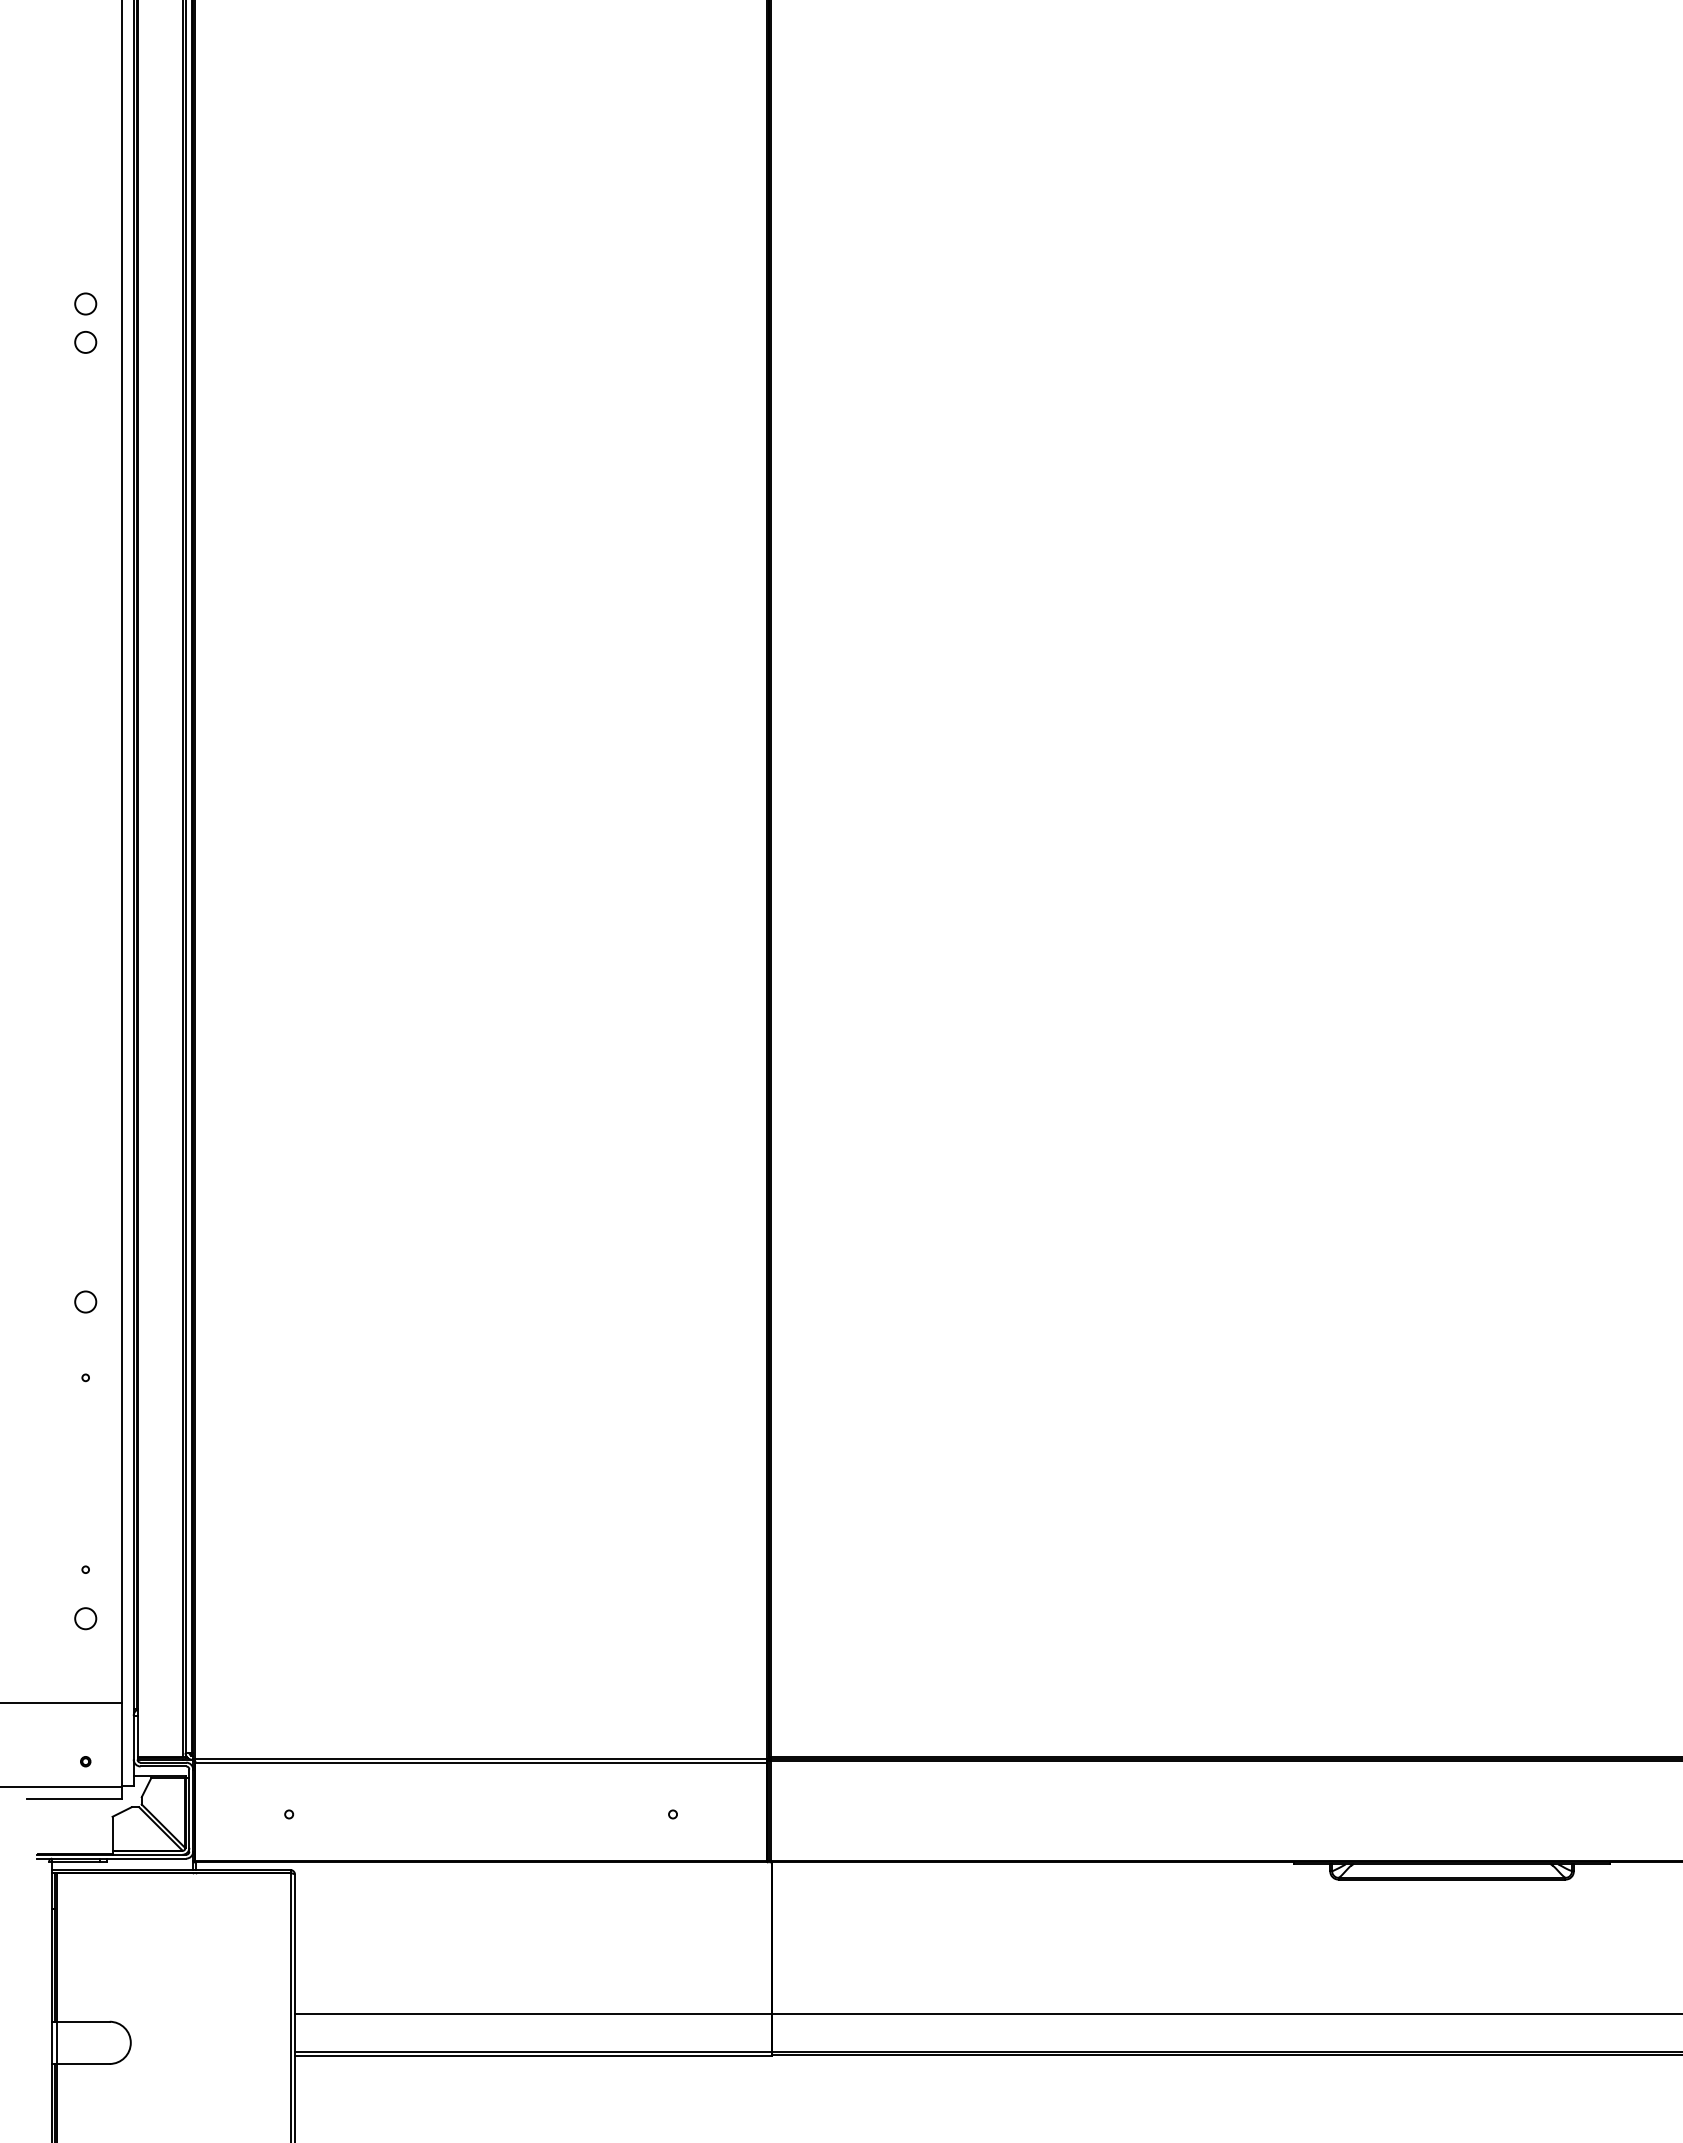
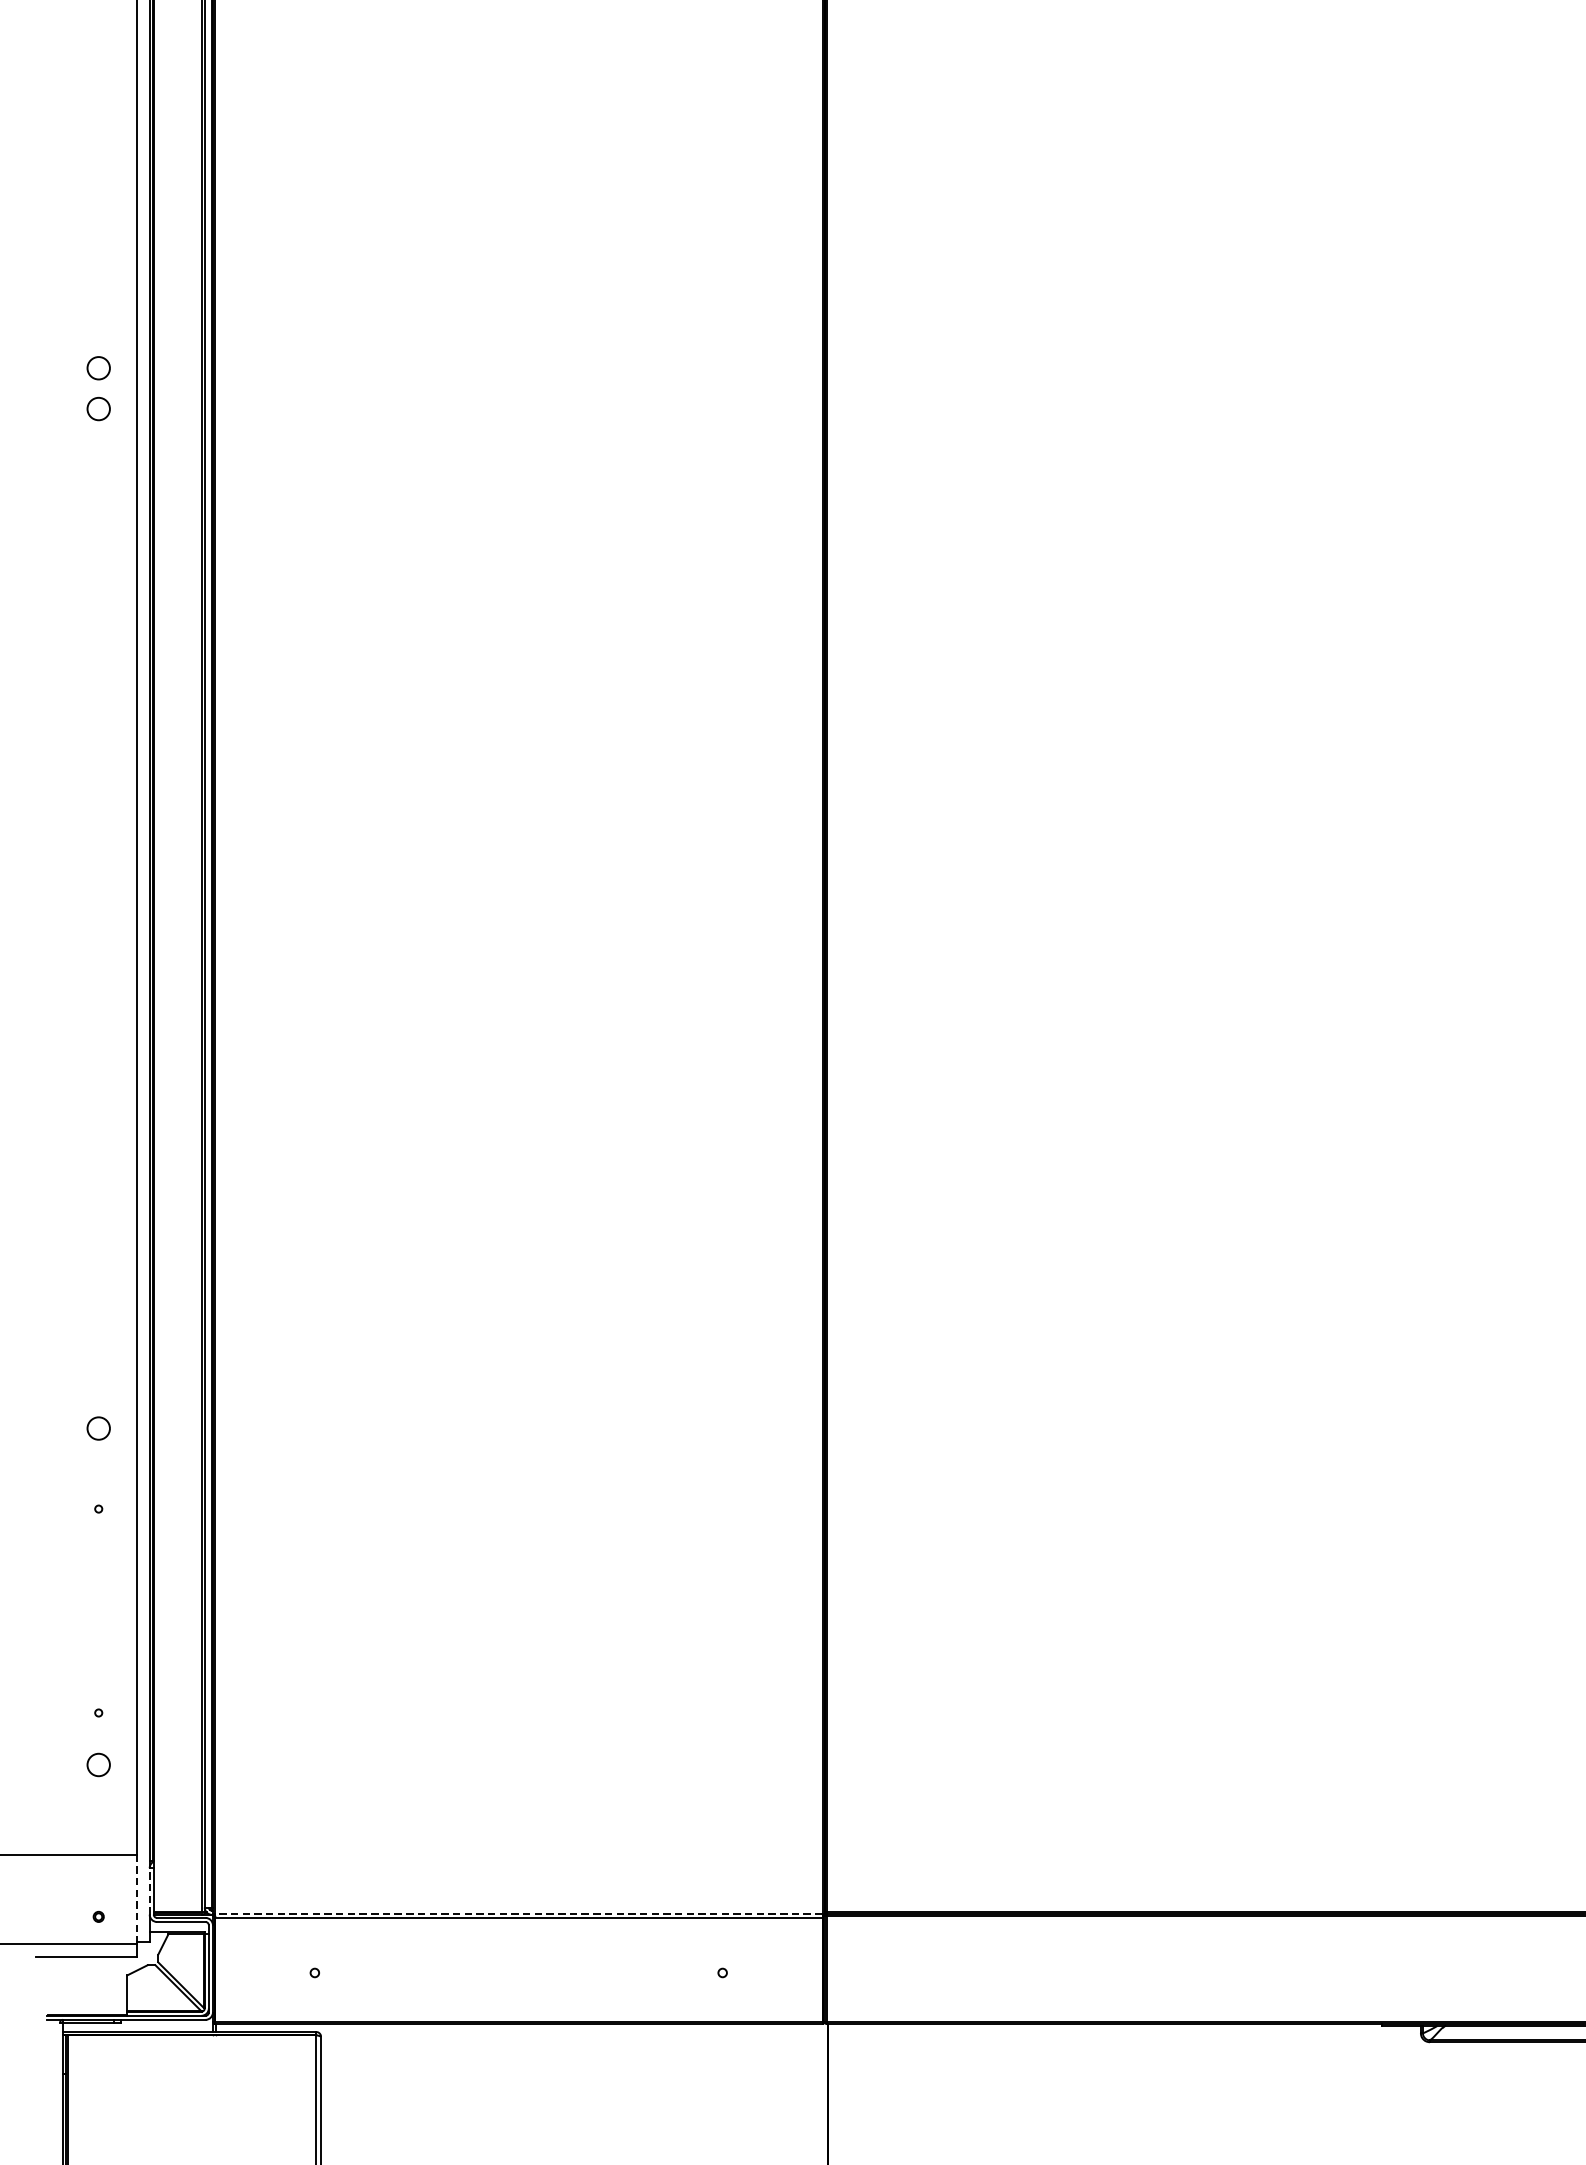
line: (133, 1737) -> (149, 1891), solid -> dashed
line: (121, 1745) -> (136, 1899), solid -> dashed
line: (481, 1758) -> (519, 1913), solid -> dashed

